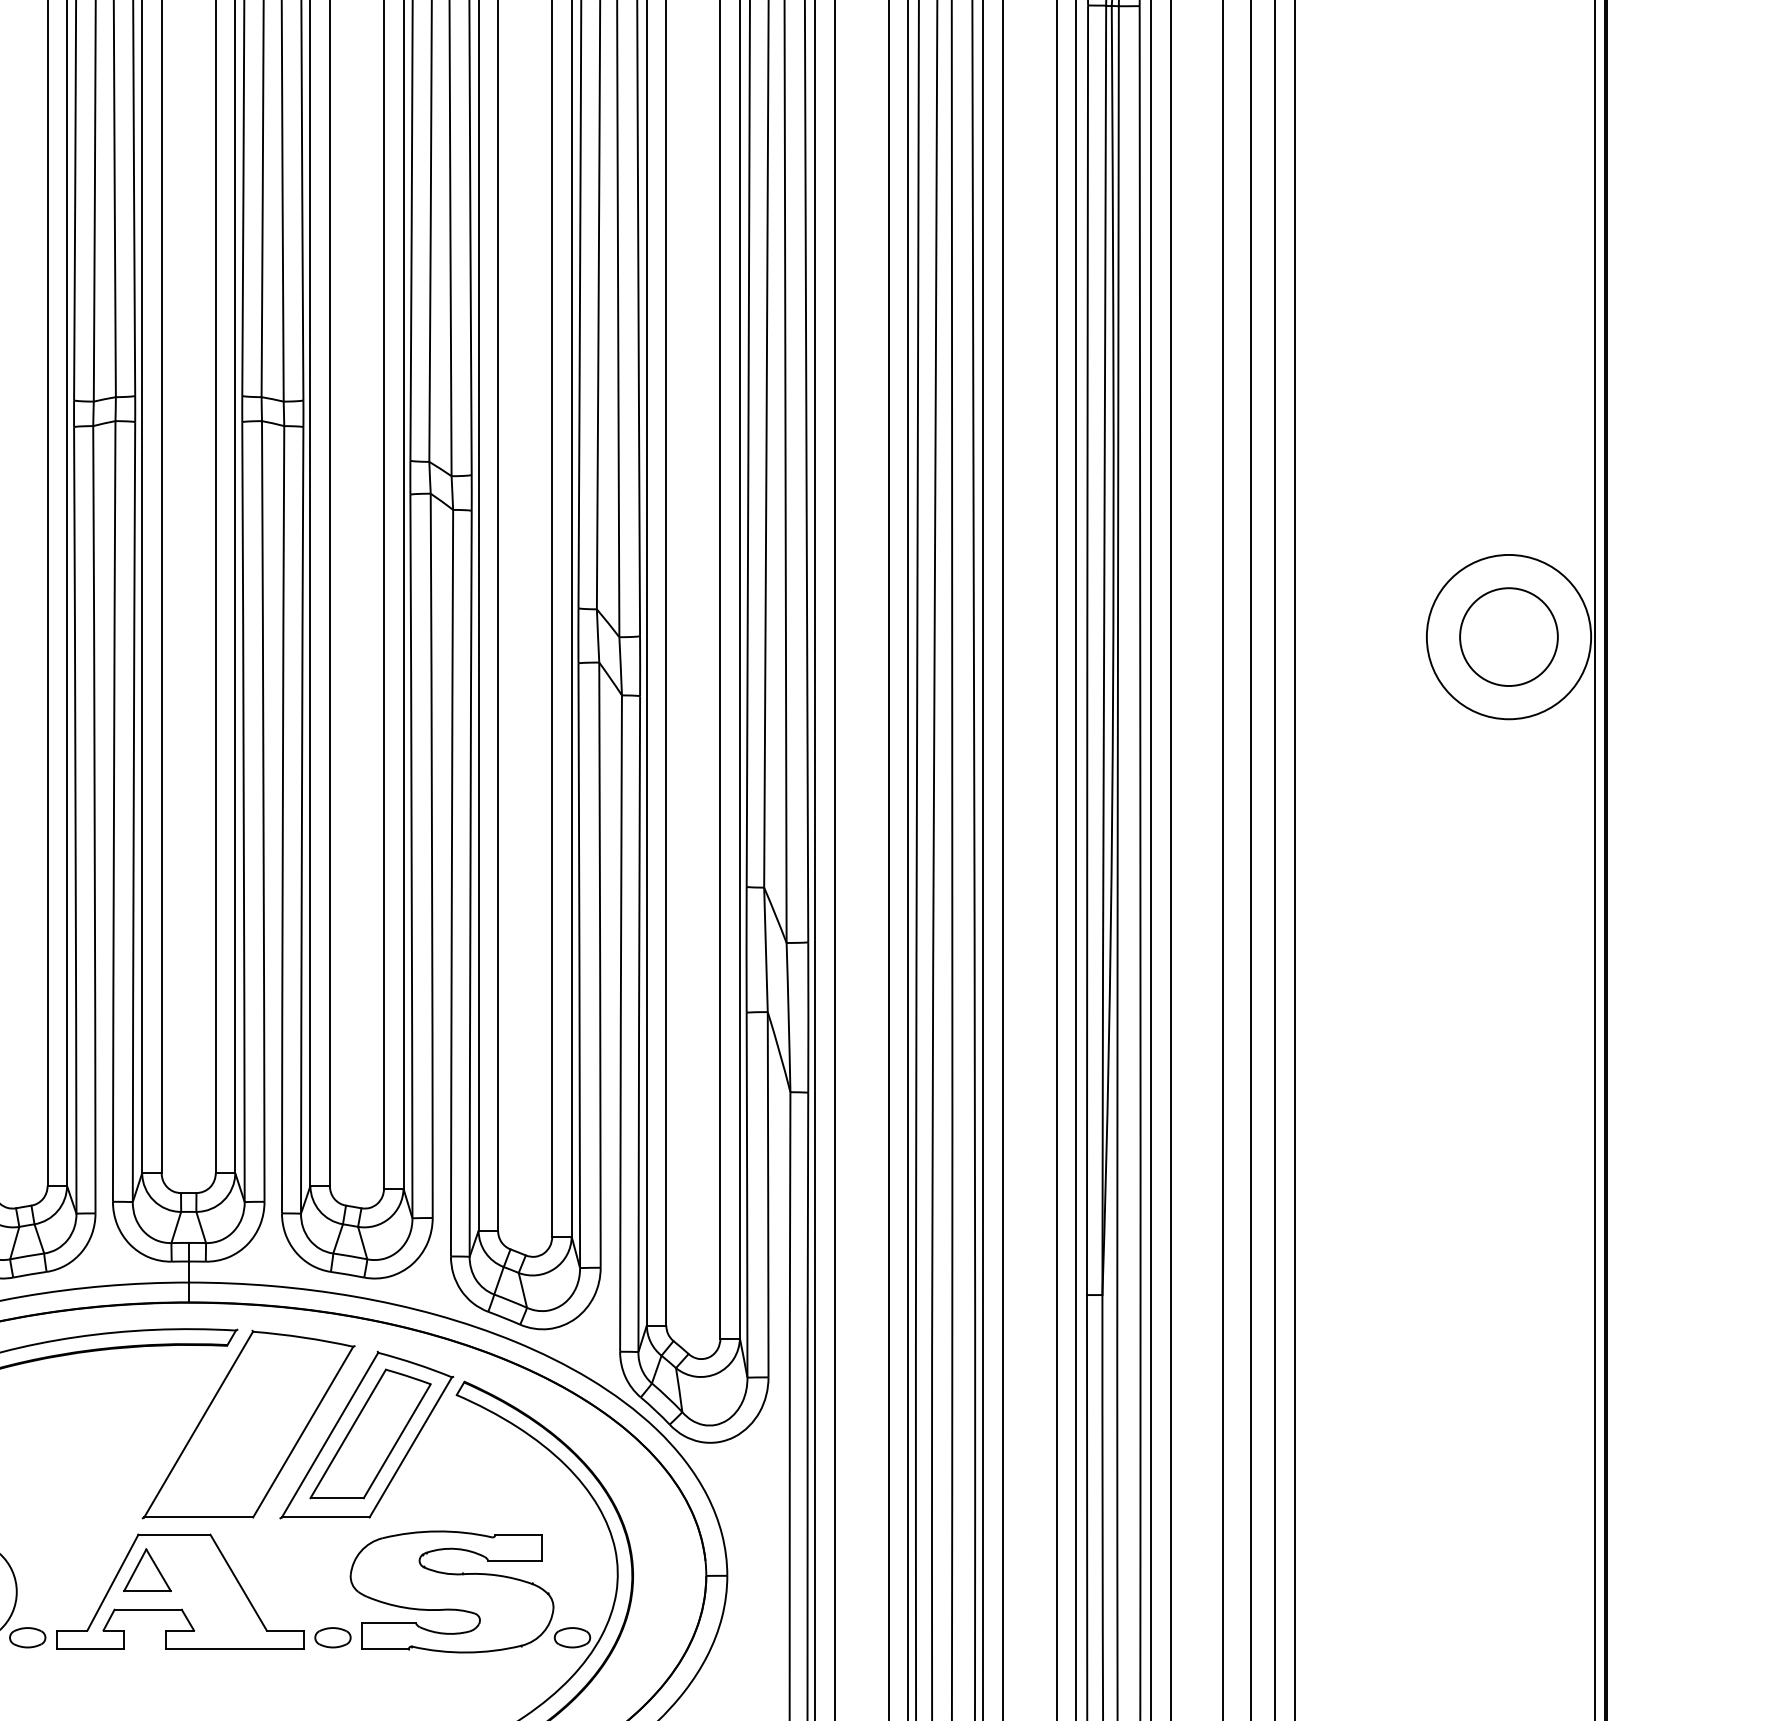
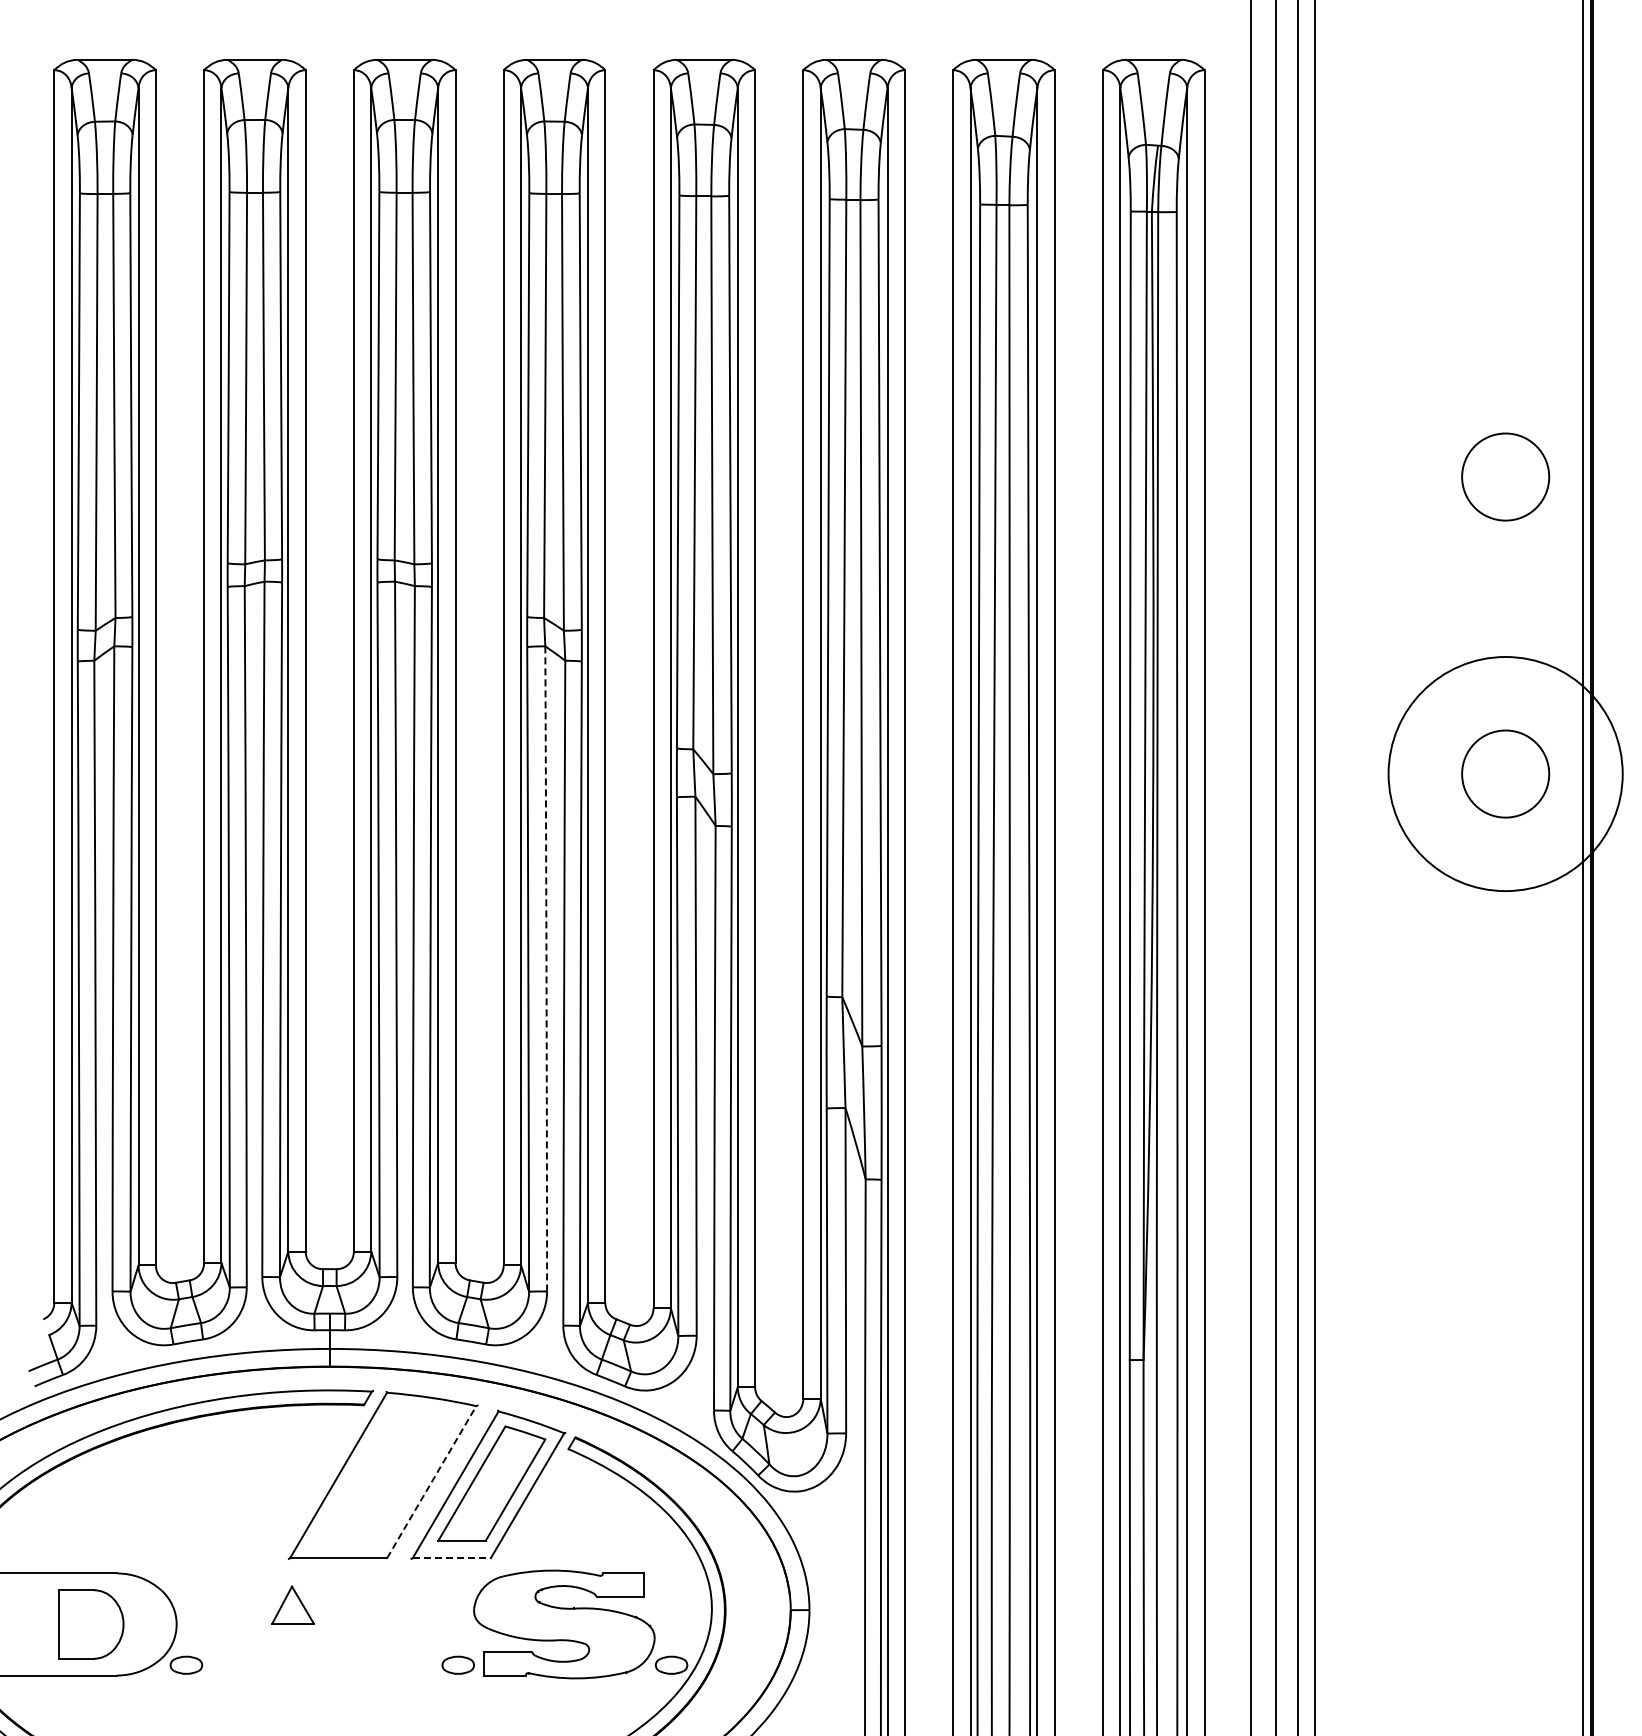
circle: (1508, 303) -> (1505, 476), added
circle: (1508, 636) -> (1505, 773), size x1.6
arc: (432, 855) -> (546, 968), solid -> dashed
line: (304, 1431) -> (432, 1481), solid -> dashed
line: (326, 1517) -> (452, 1558), solid -> dashed
part: (179, 1591) -> (321, 1624), removed

